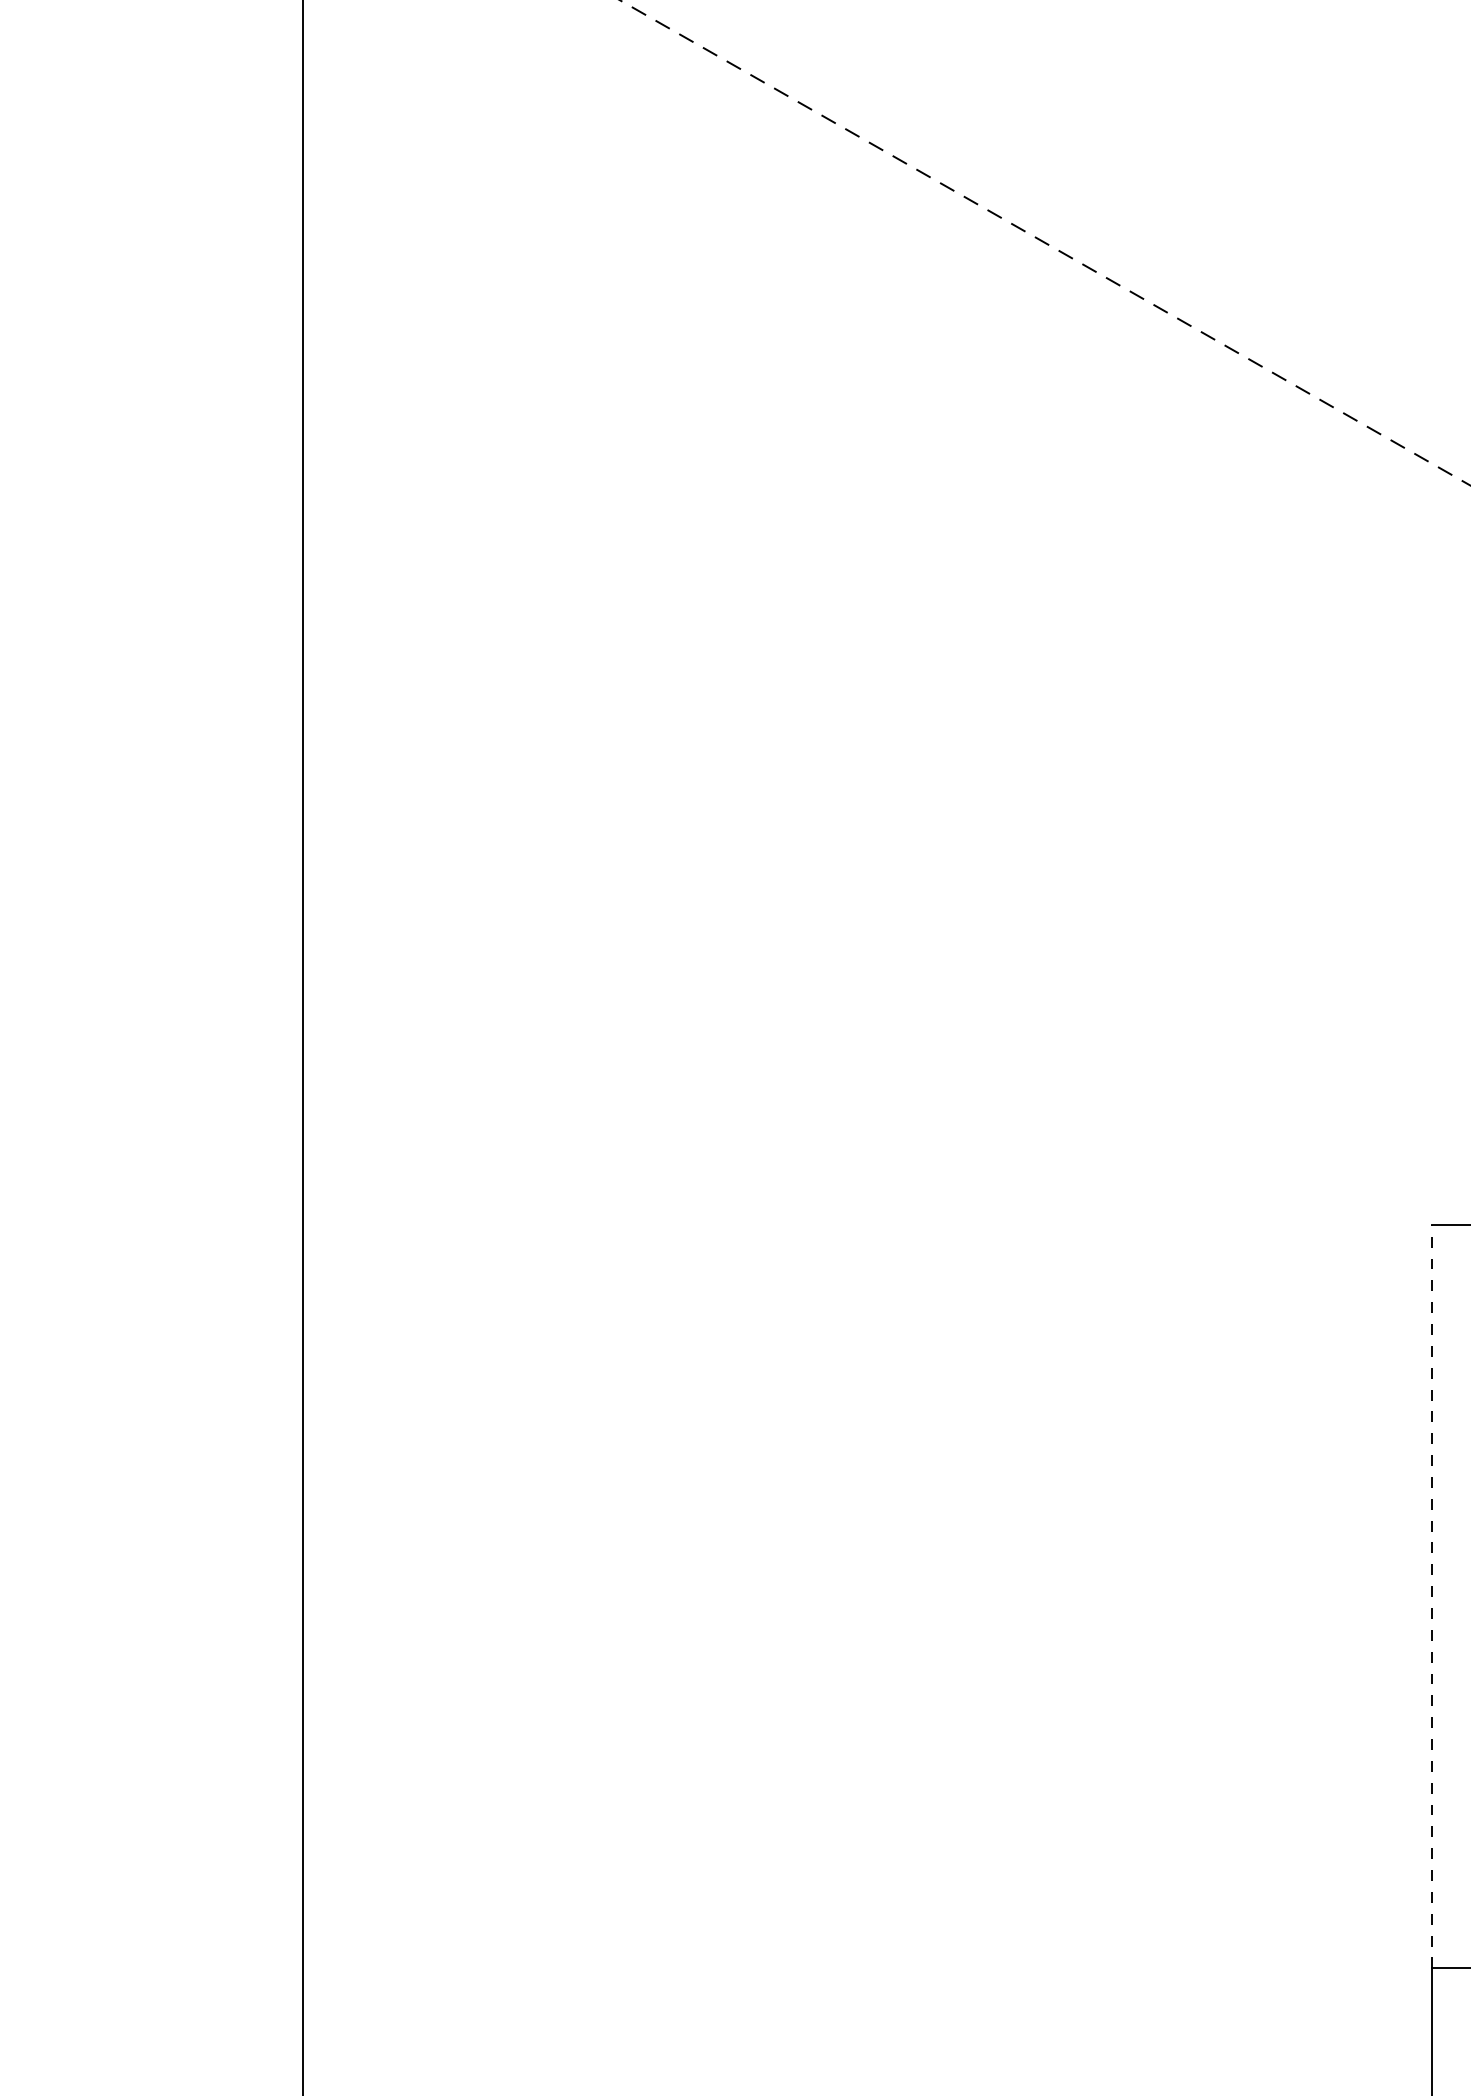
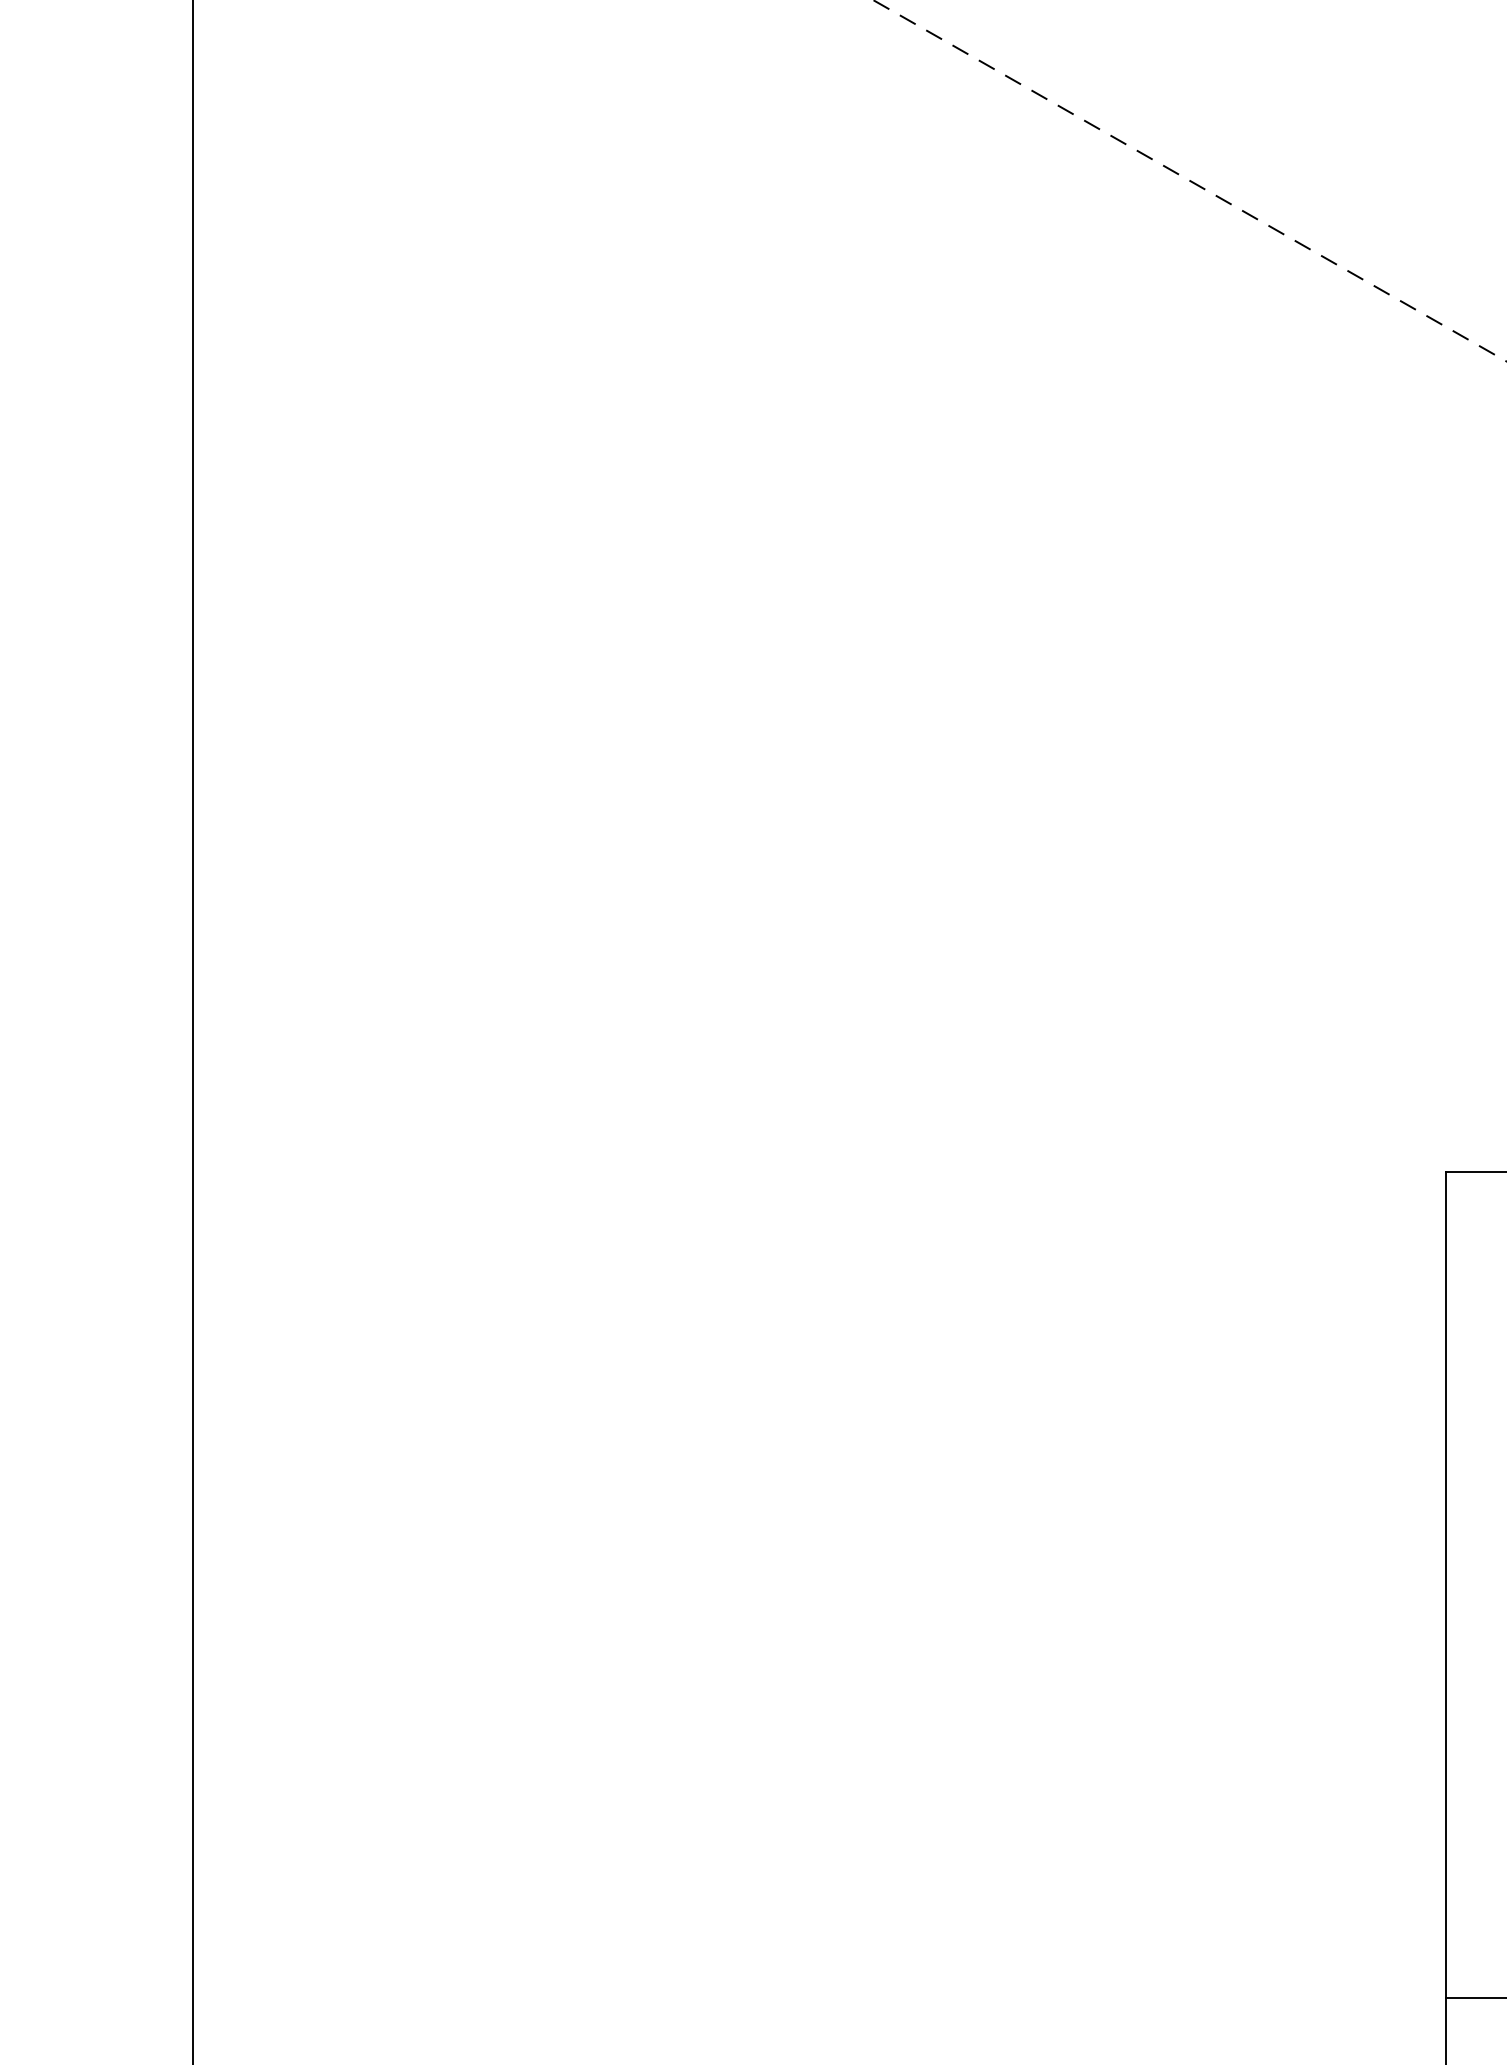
line: (1432, 1596) -> (1446, 1584), dashed -> solid

